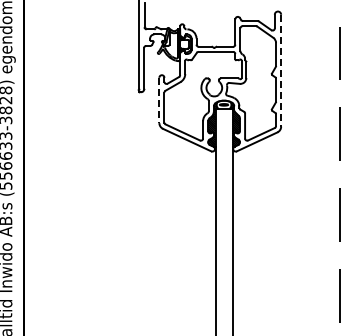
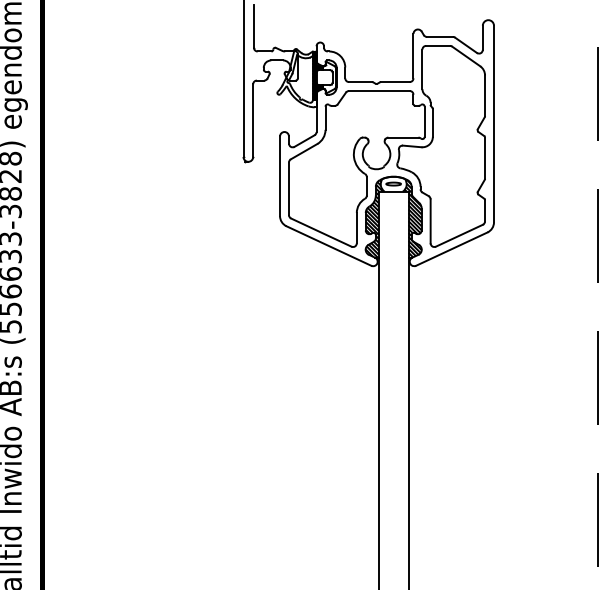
line: (281, 70) -> (494, 123), dashed -> solid
line: (159, 100) -> (280, 176), dashed -> solid

